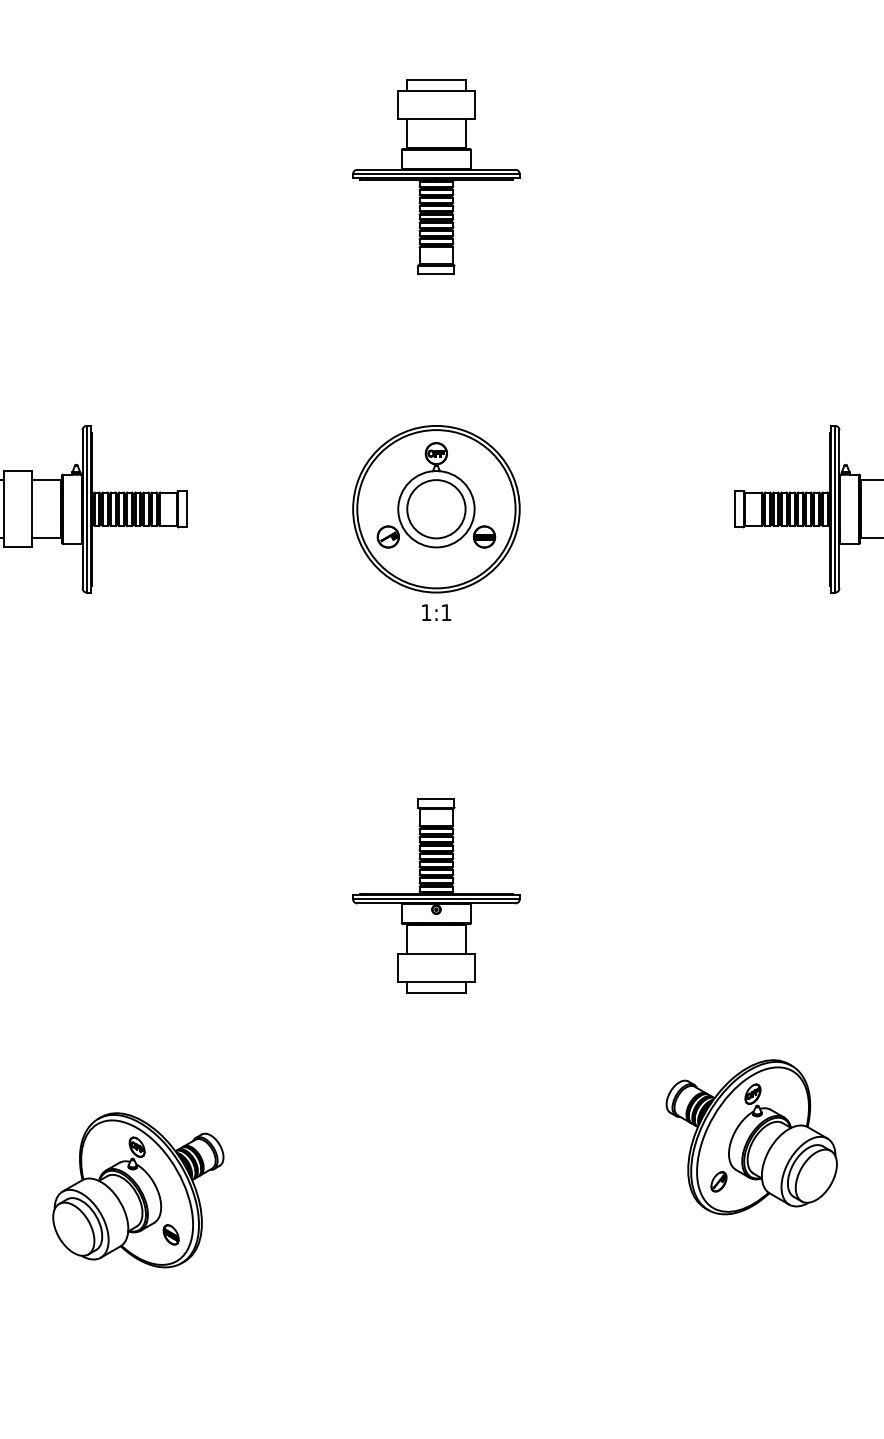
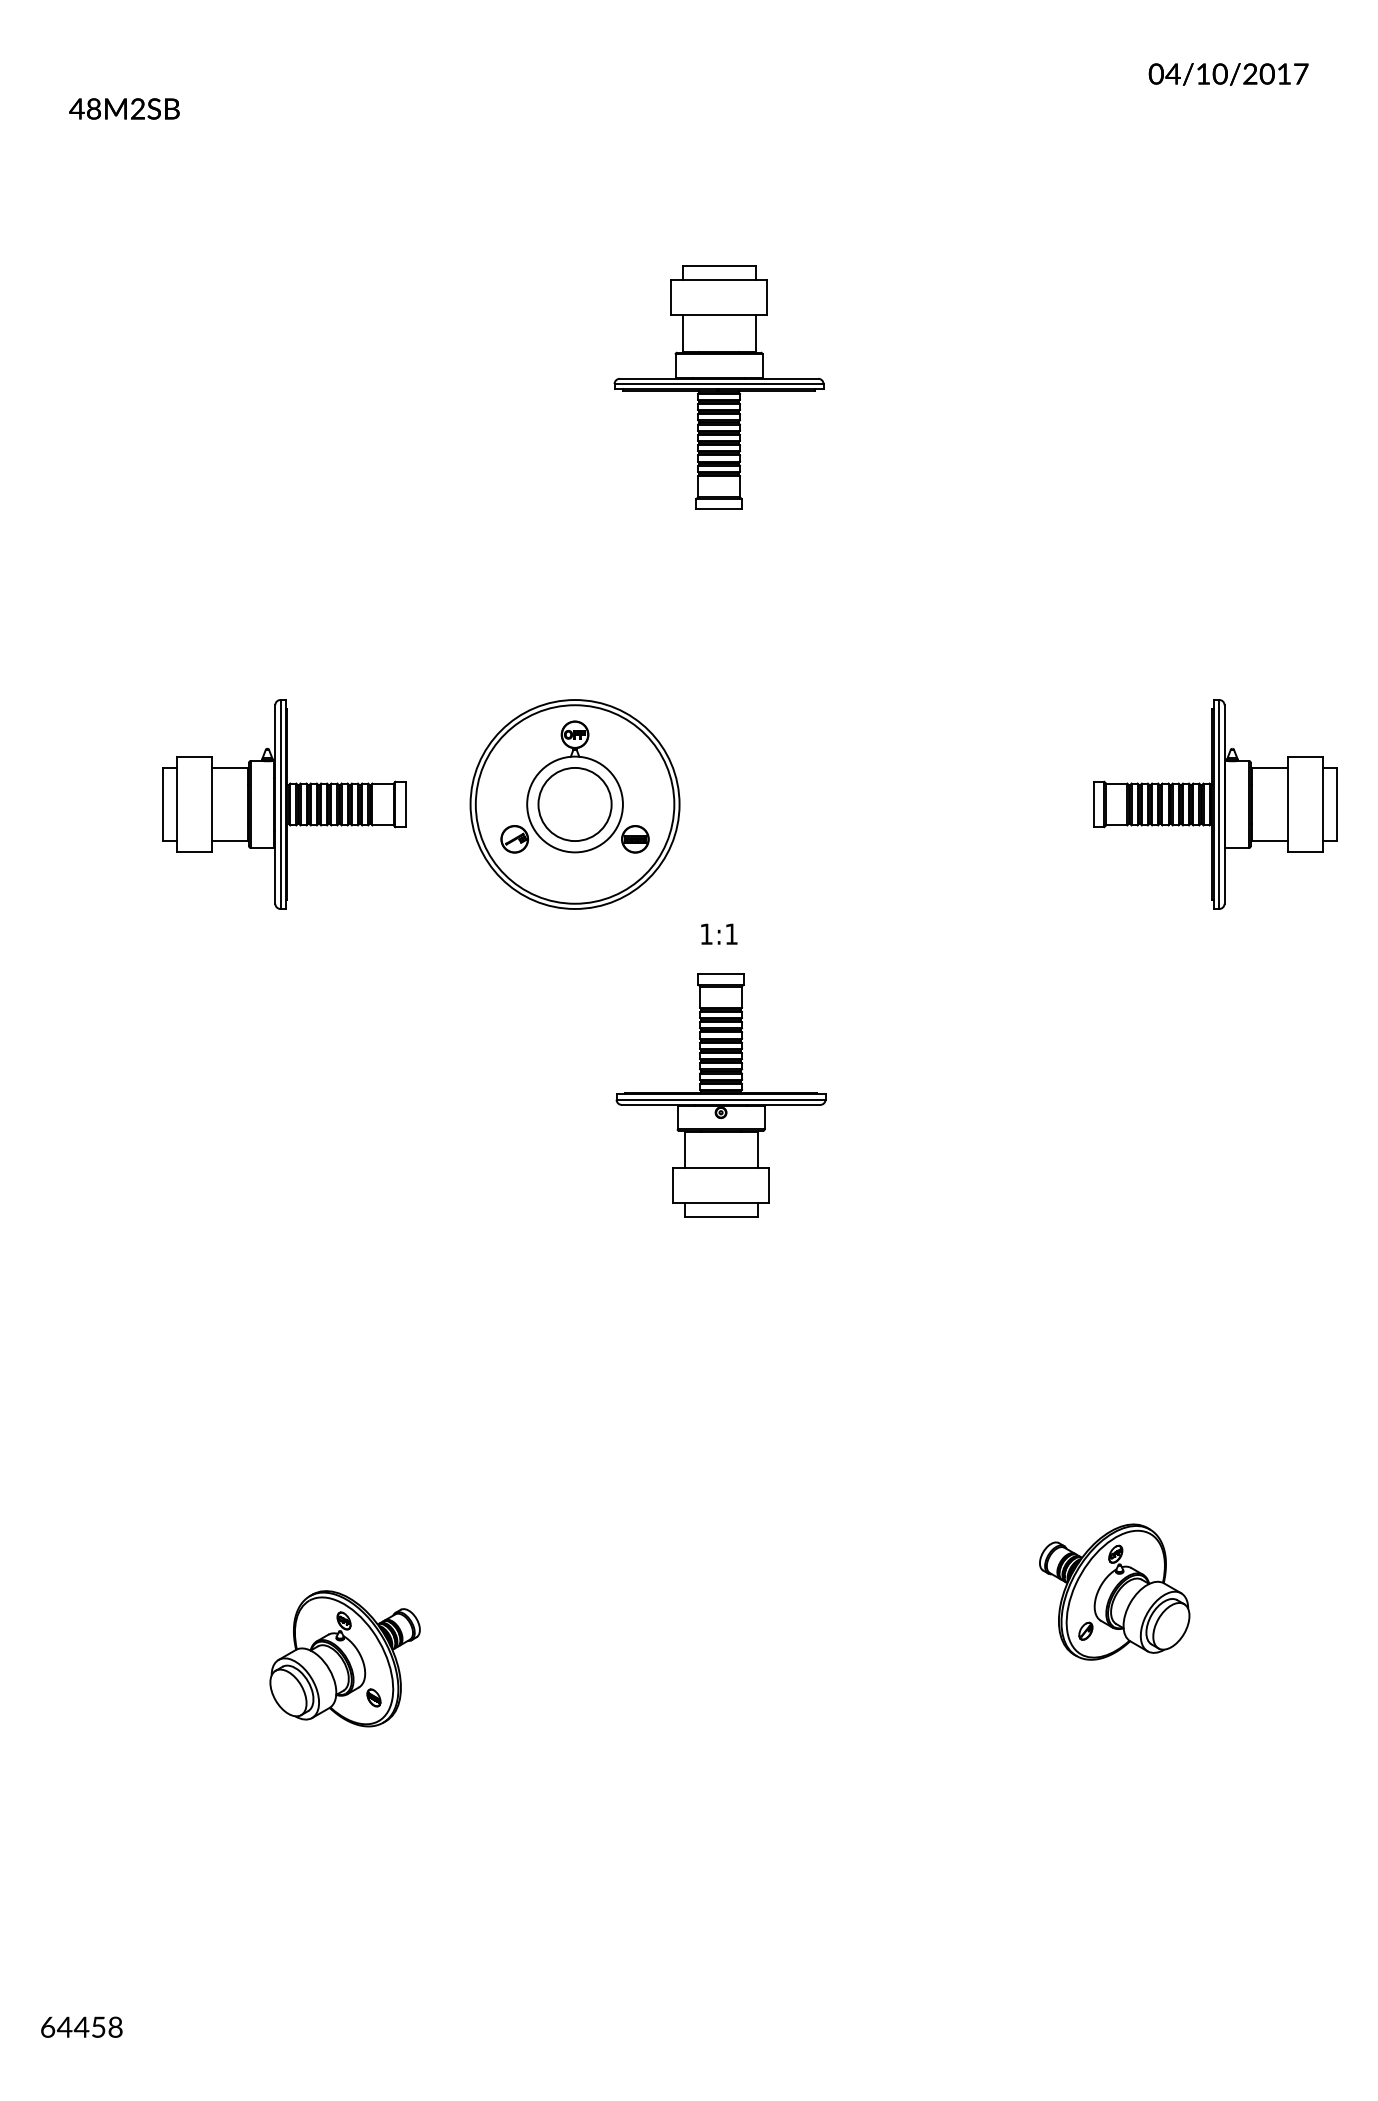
part: (435, 509) -> (574, 804), moved
part: (435, 895) -> (720, 1095), moved
part: (751, 1136) -> (1114, 1591), size x0.7
part: (137, 1190) -> (344, 1658), size x0.7

